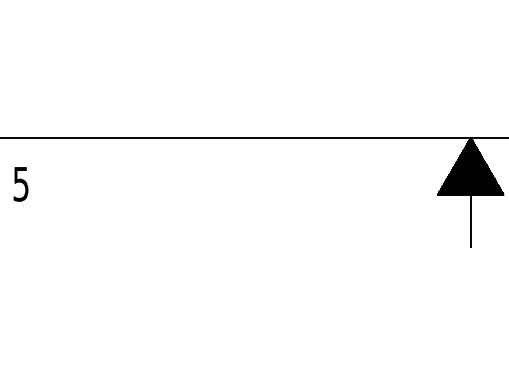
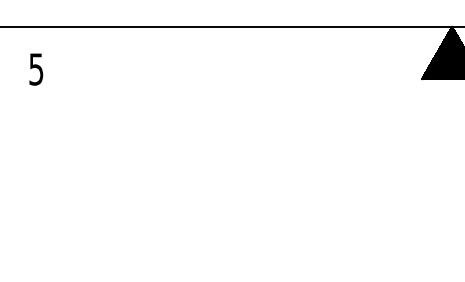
line: (470, 220) -> (451, 103), removed

